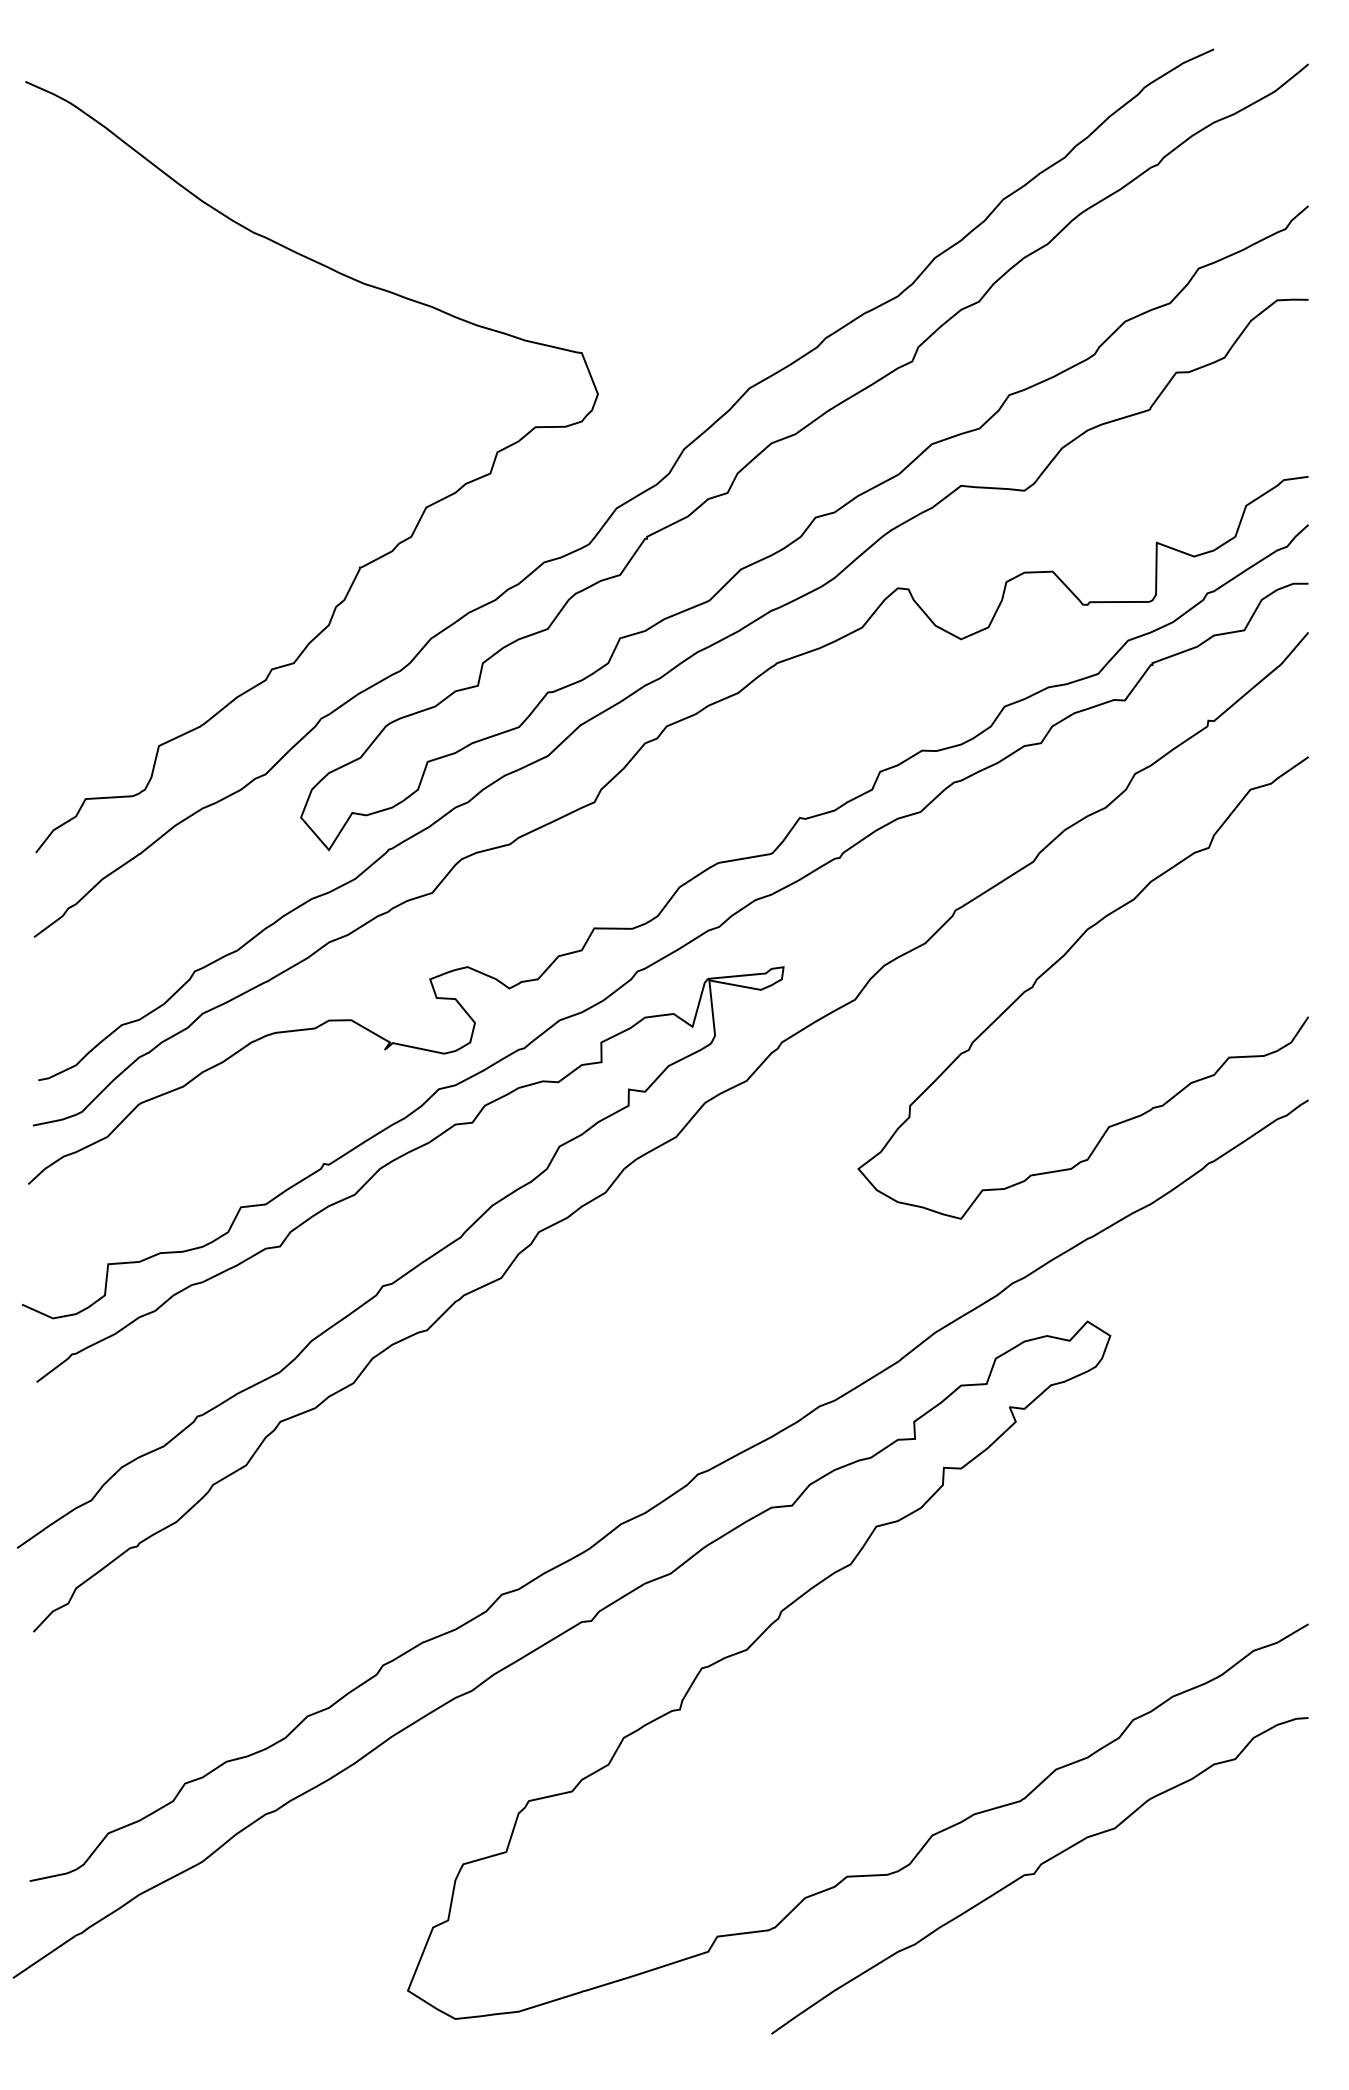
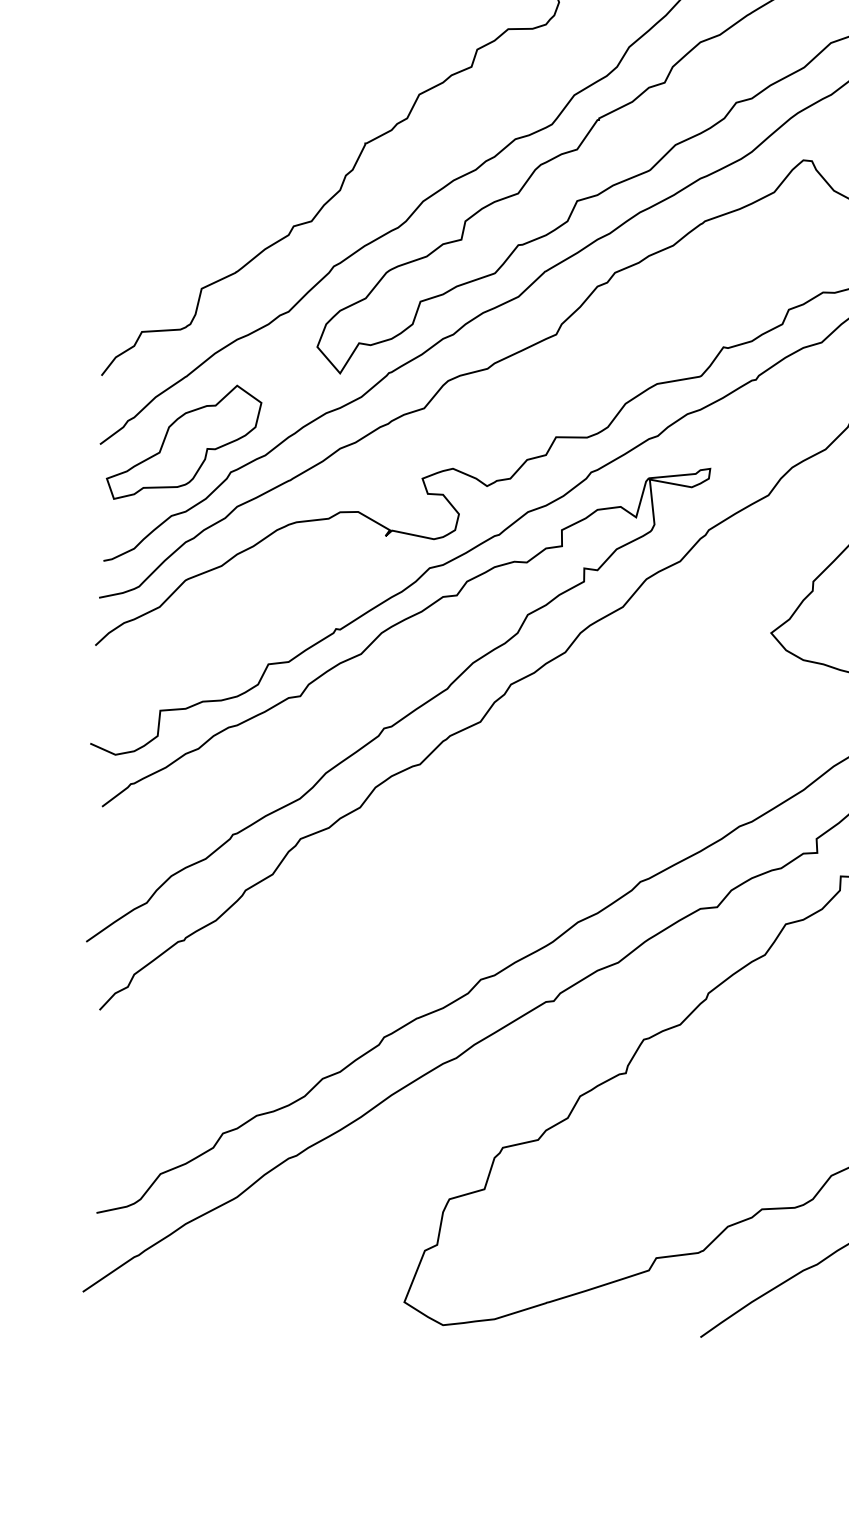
part: (137, 934) -> (184, 442), added

